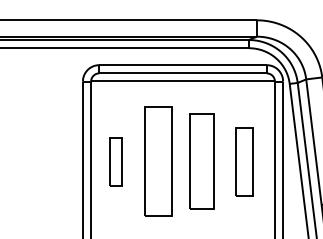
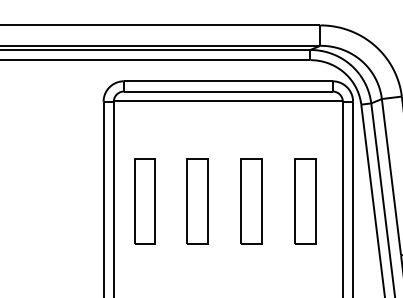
part: (115, 161) -> (144, 201), size x1.43
part: (158, 161) -> (197, 201), size x0.62
part: (201, 161) -> (251, 201), size x0.71

